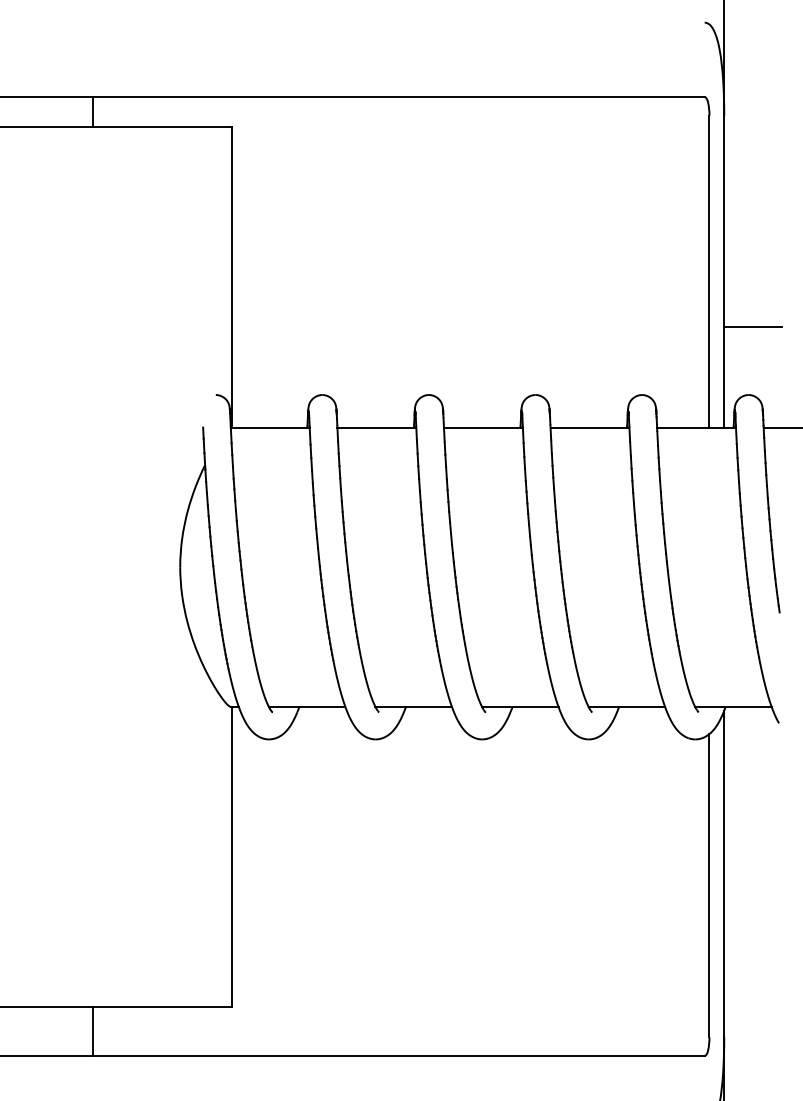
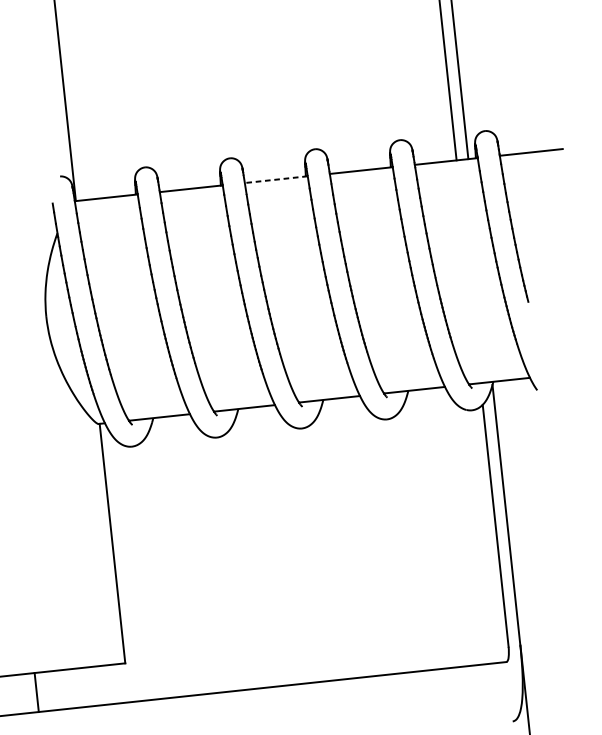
line: (752, 327) -> (482, 76), removed
line: (482, 427) -> (275, 179), solid -> dashed
line: (92, 1031) -> (36, 692), moved

